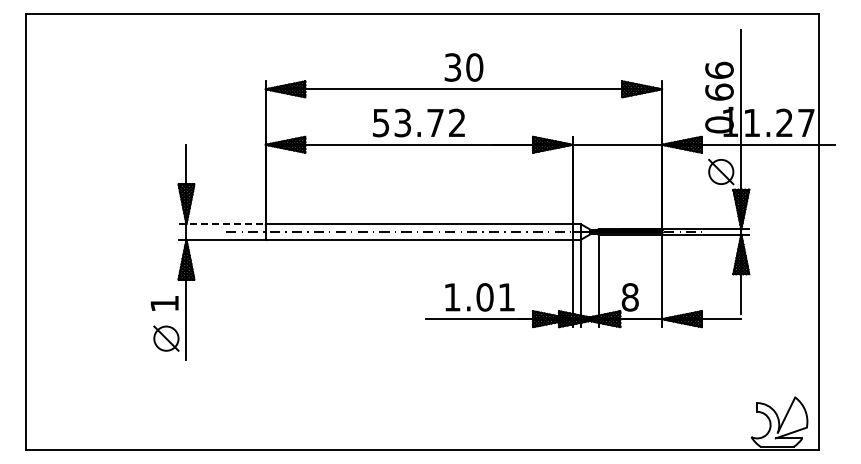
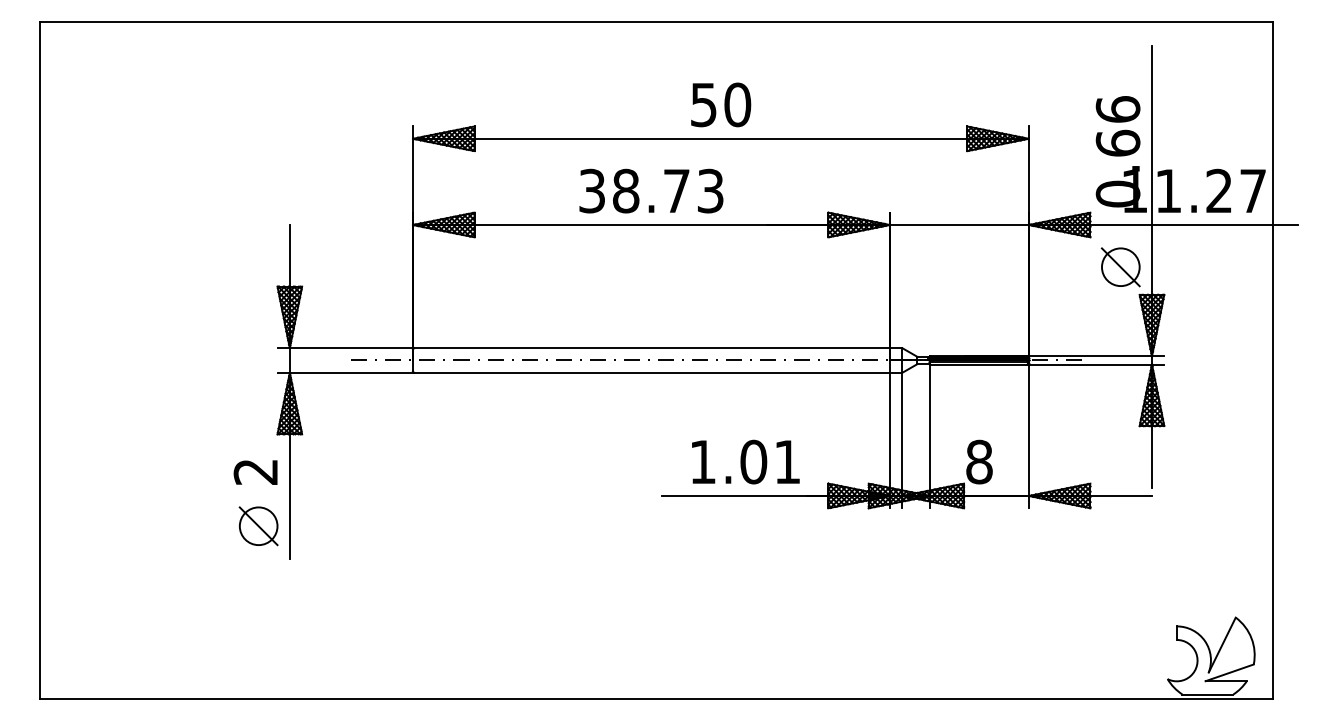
text: (453, 67) -> (704, 104), 30 -> 50
text: (419, 122) -> (651, 190), 53.72 -> 38.73
line: (222, 224) -> (345, 348), dashed -> solid
text: (164, 304) -> (255, 473), 1 -> 2

